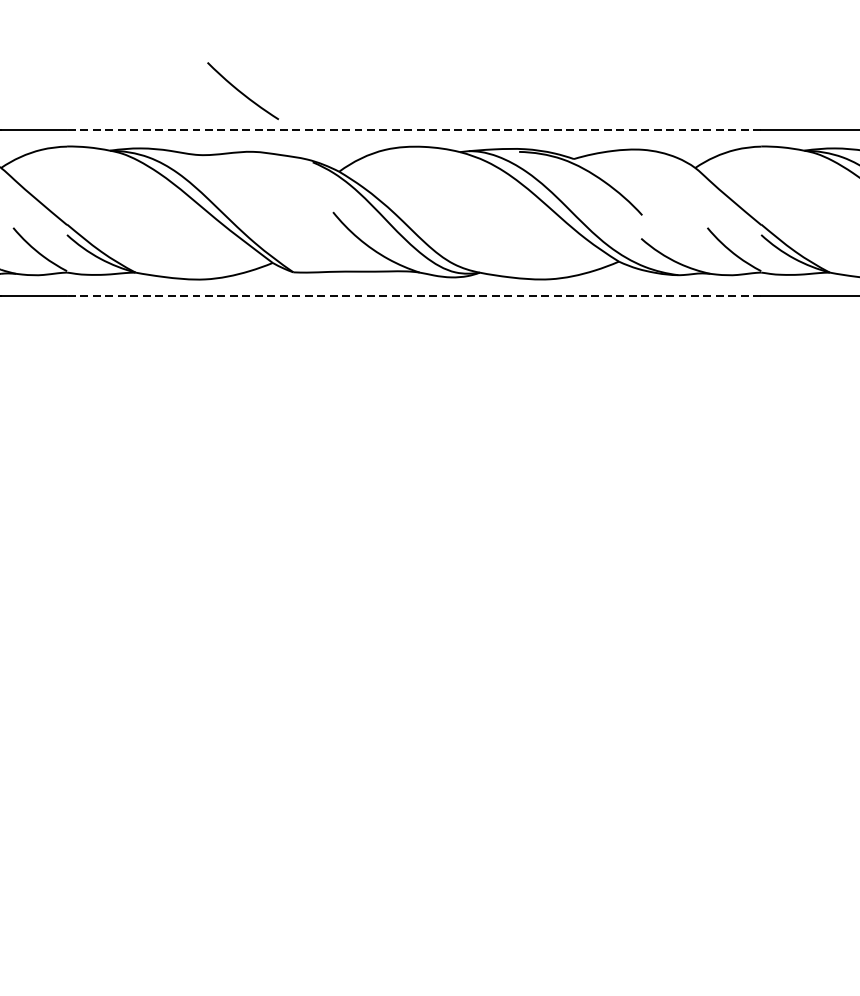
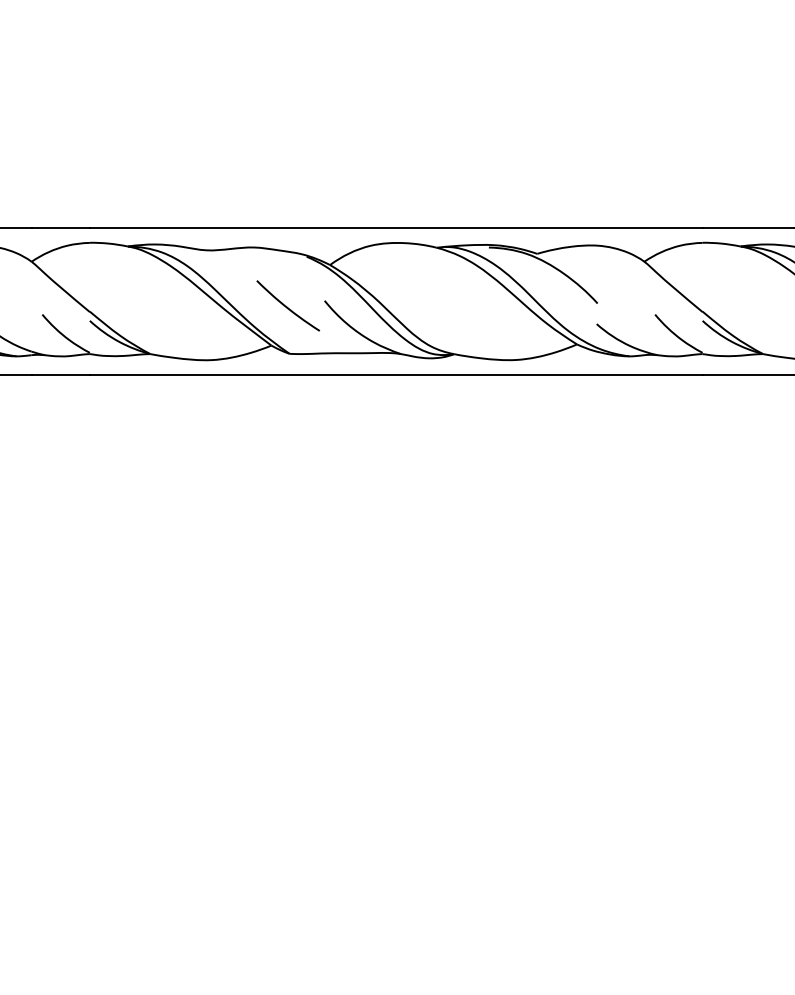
curve: (242, 91) -> (287, 306), moved
line: (413, 130) -> (395, 228), dashed -> solid
line: (413, 295) -> (395, 374), dashed -> solid

